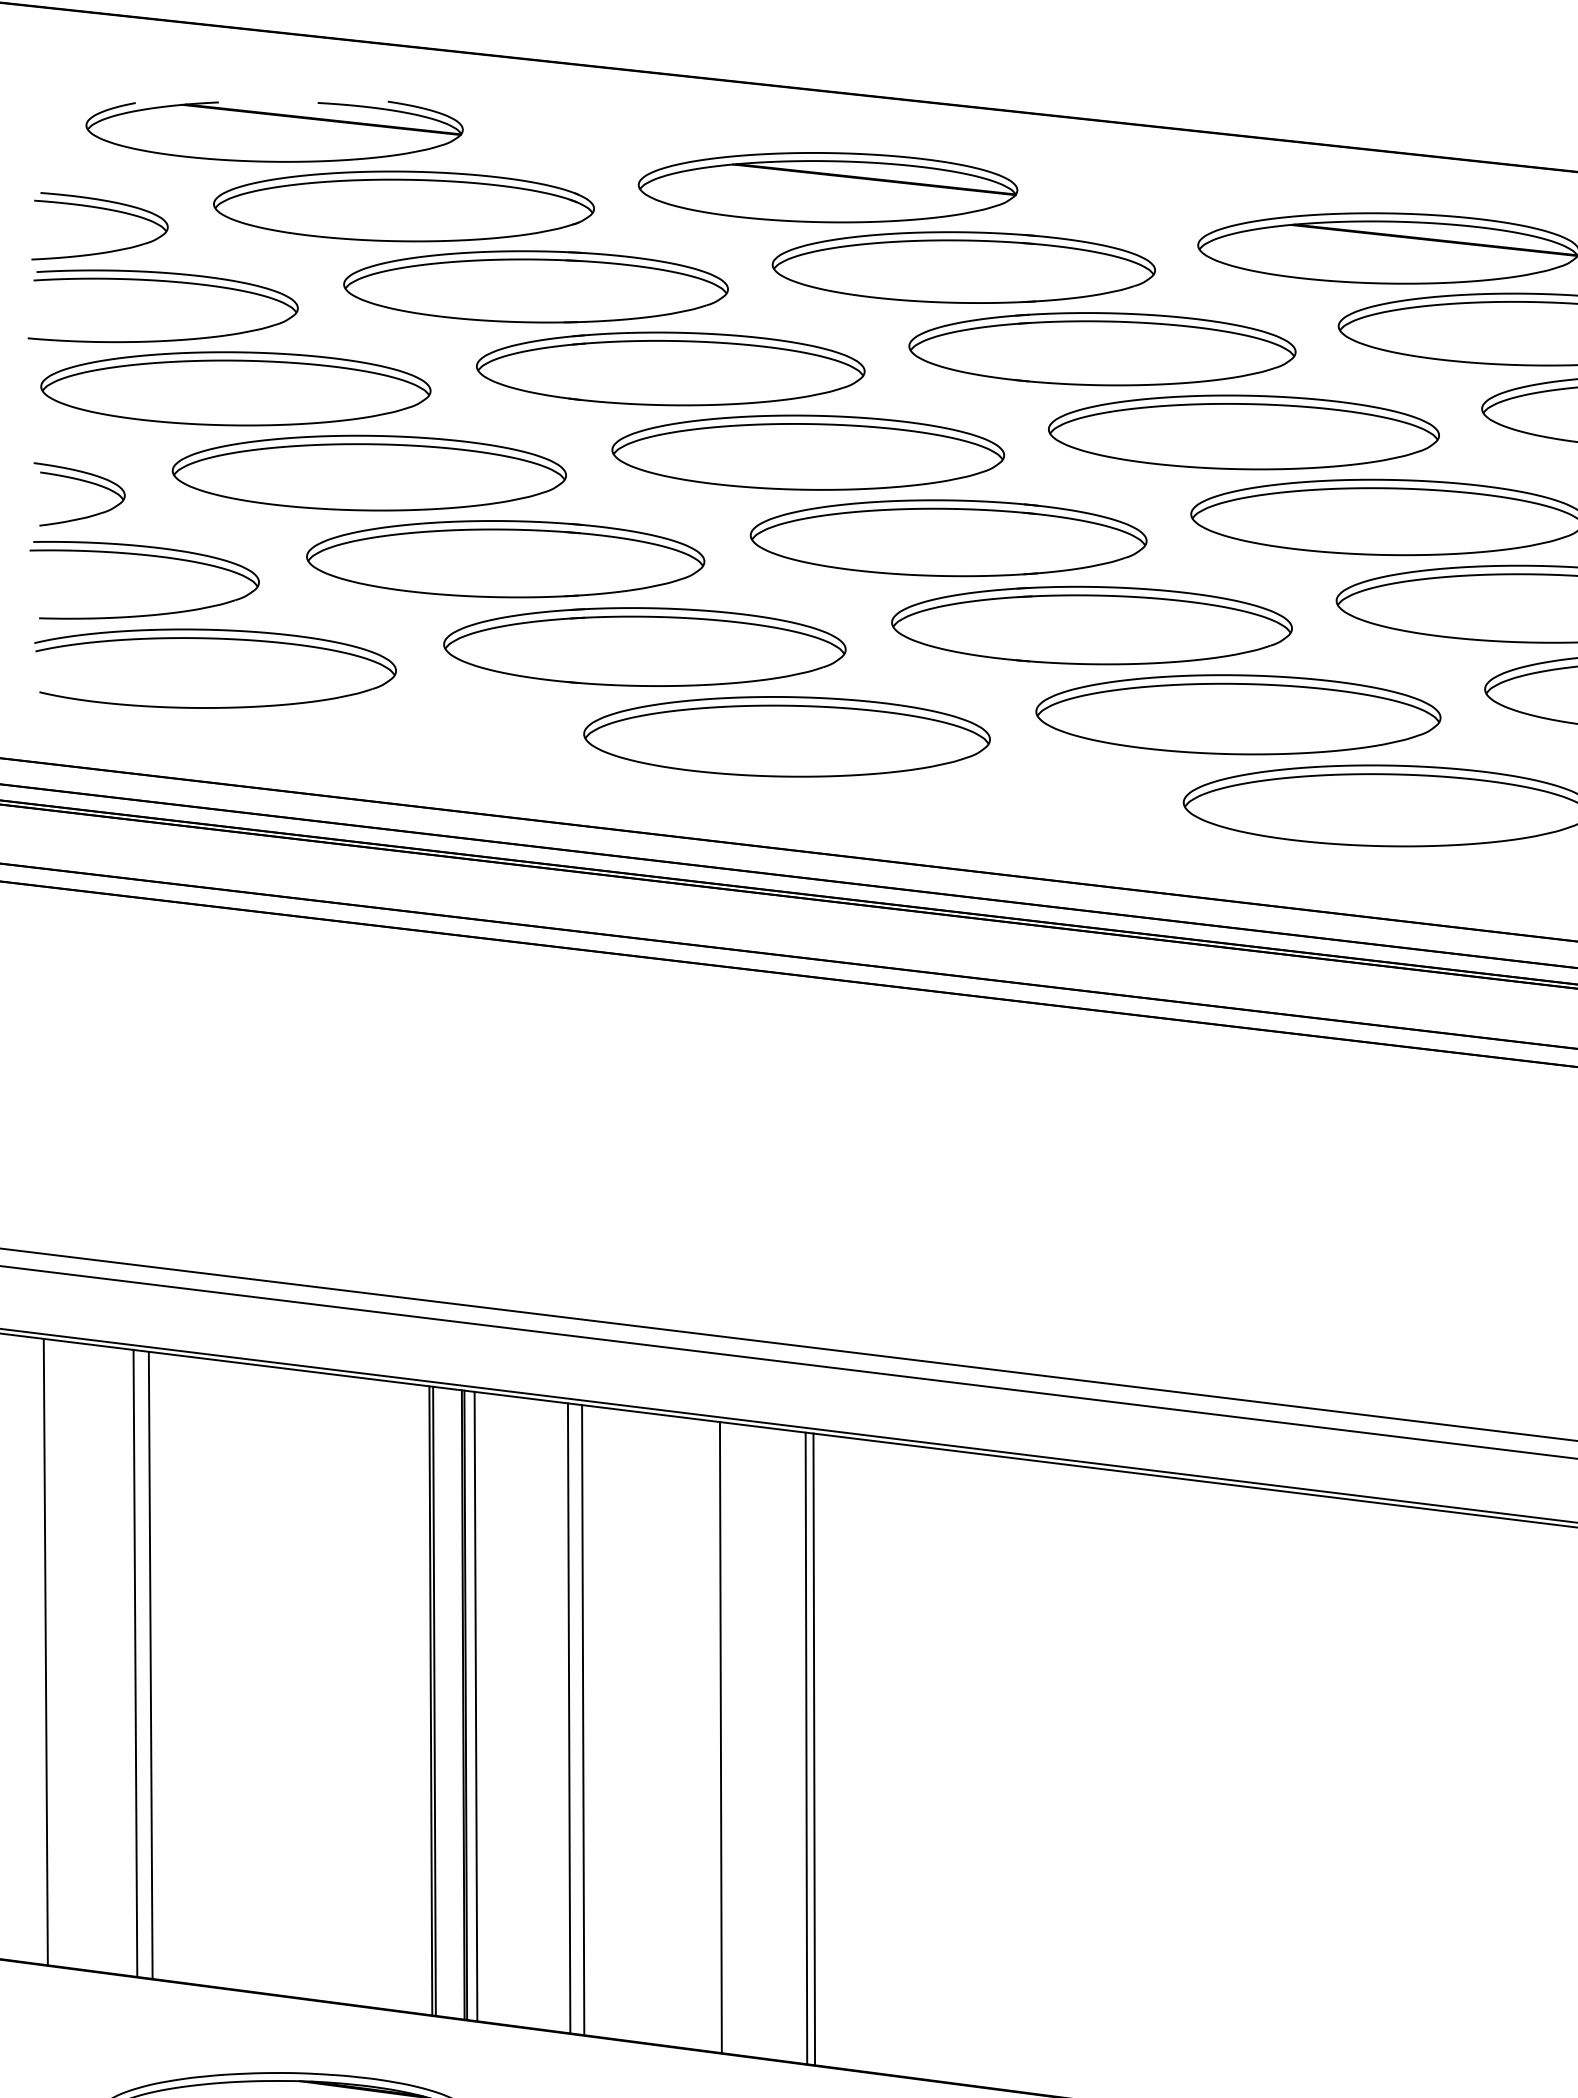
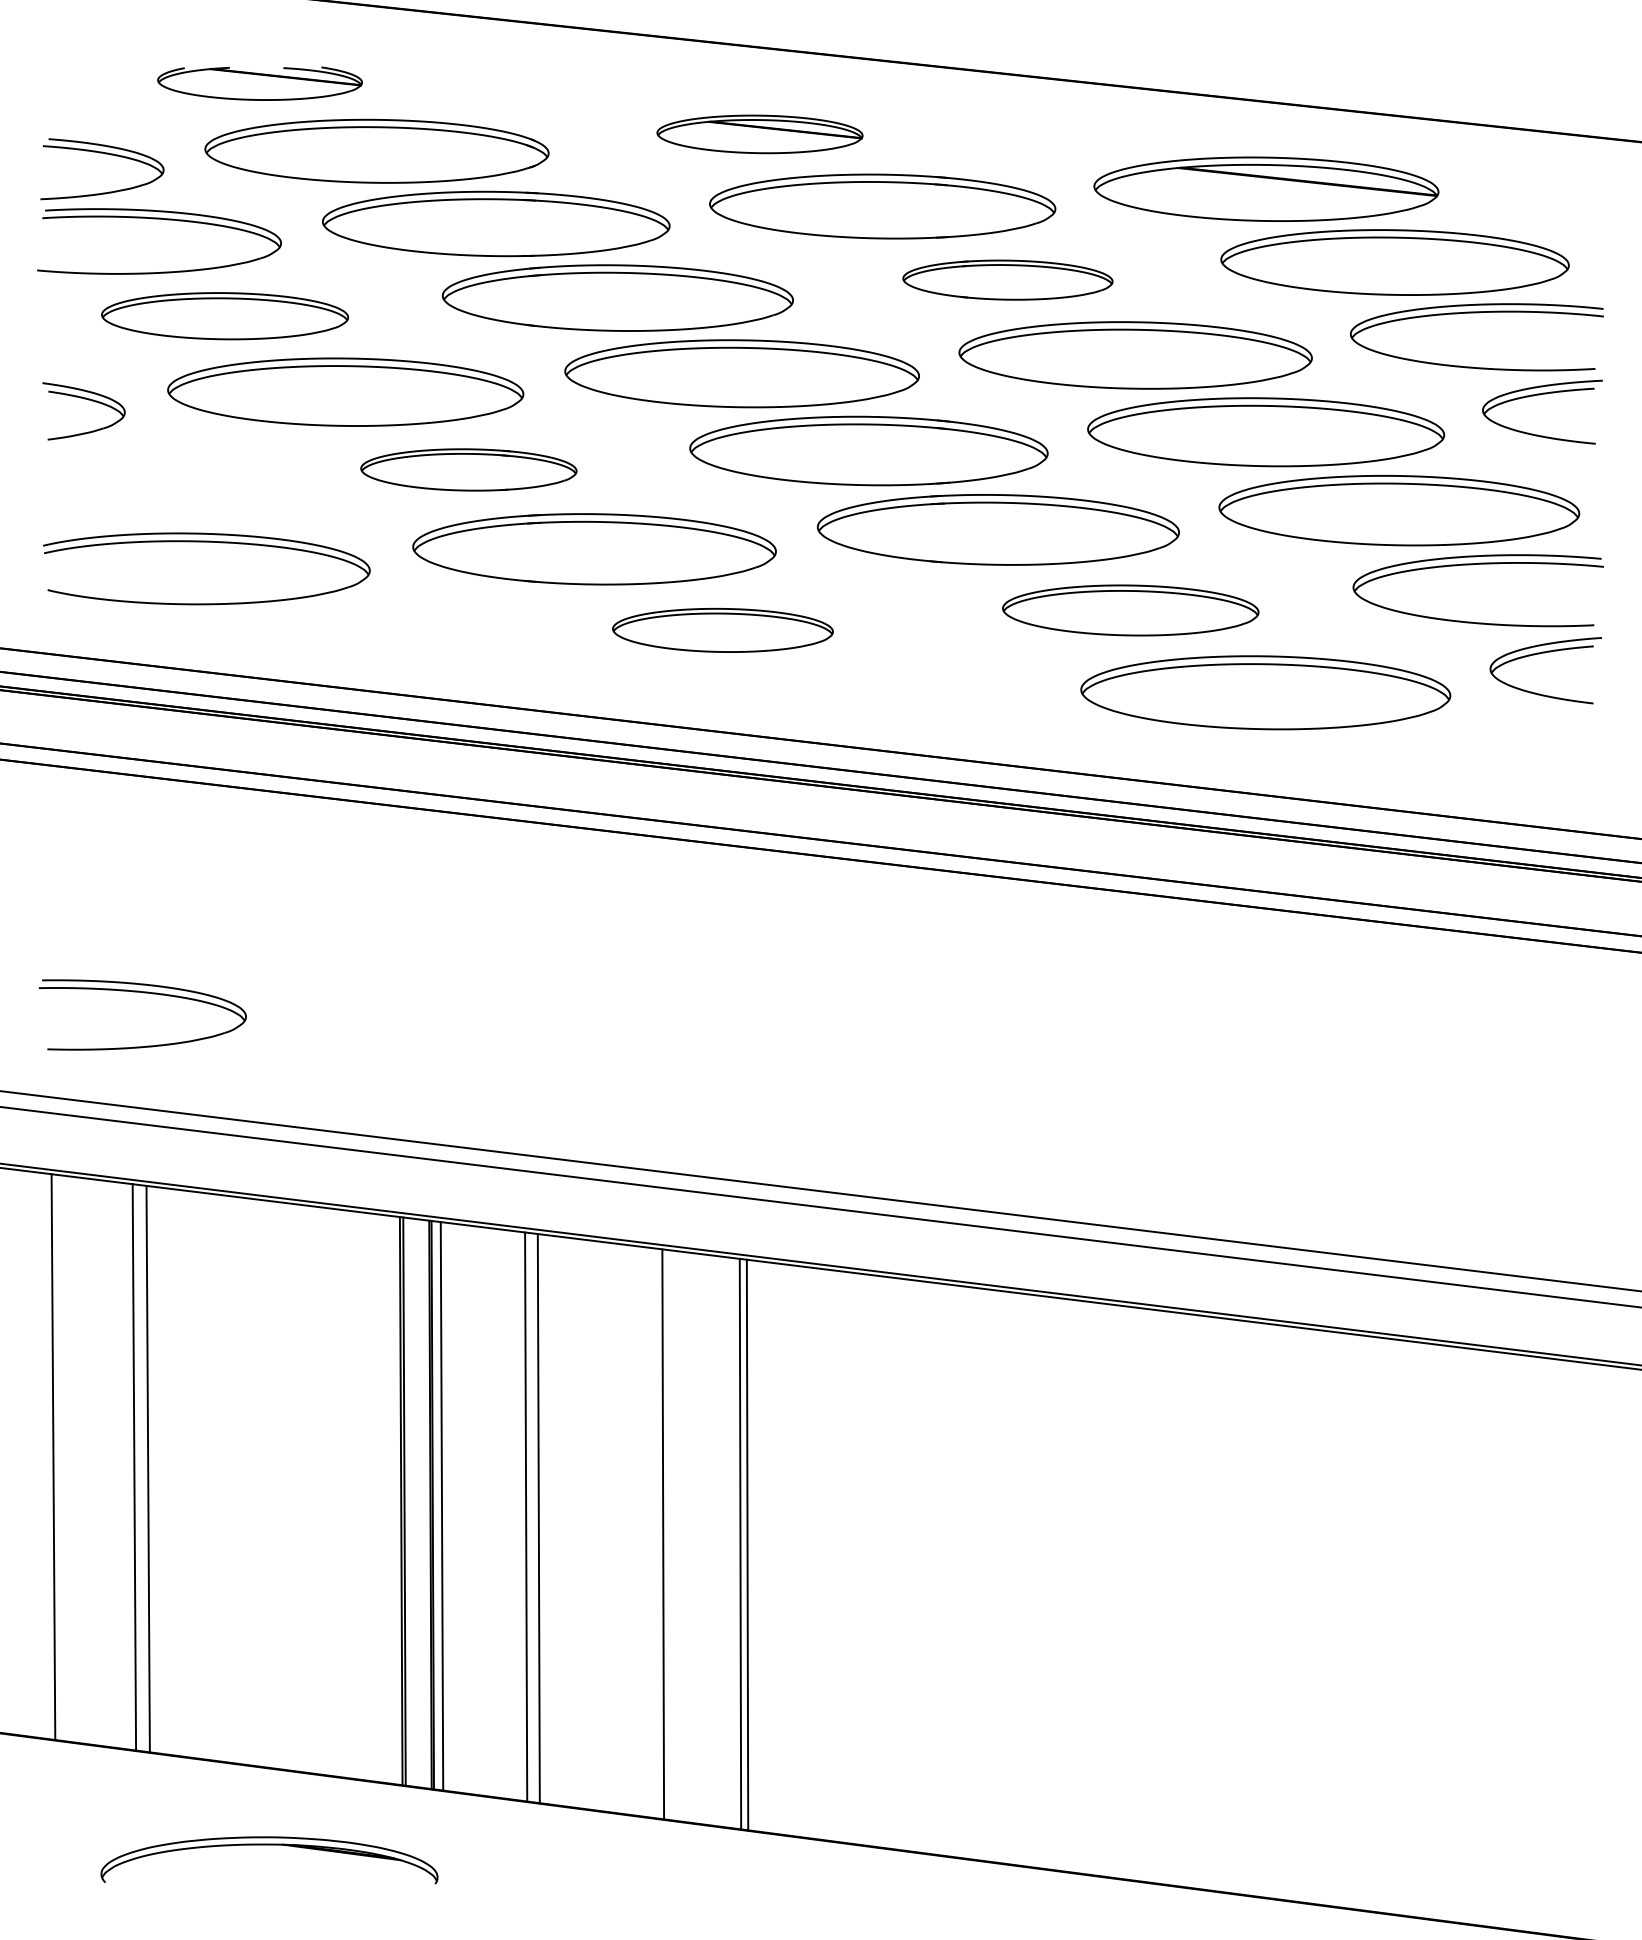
part: (273, 131) -> (259, 83), size x0.6
part: (827, 187) -> (759, 134), size x0.6
part: (1102, 348) -> (1007, 279), size x0.6
part: (235, 389) -> (224, 316), size x0.7
part: (145, 556) -> (143, 993), moved
part: (505, 558) -> (468, 469), size x0.6
part: (1238, 714) -> (1130, 610), size x0.7
part: (786, 736) -> (722, 630), size x0.6

